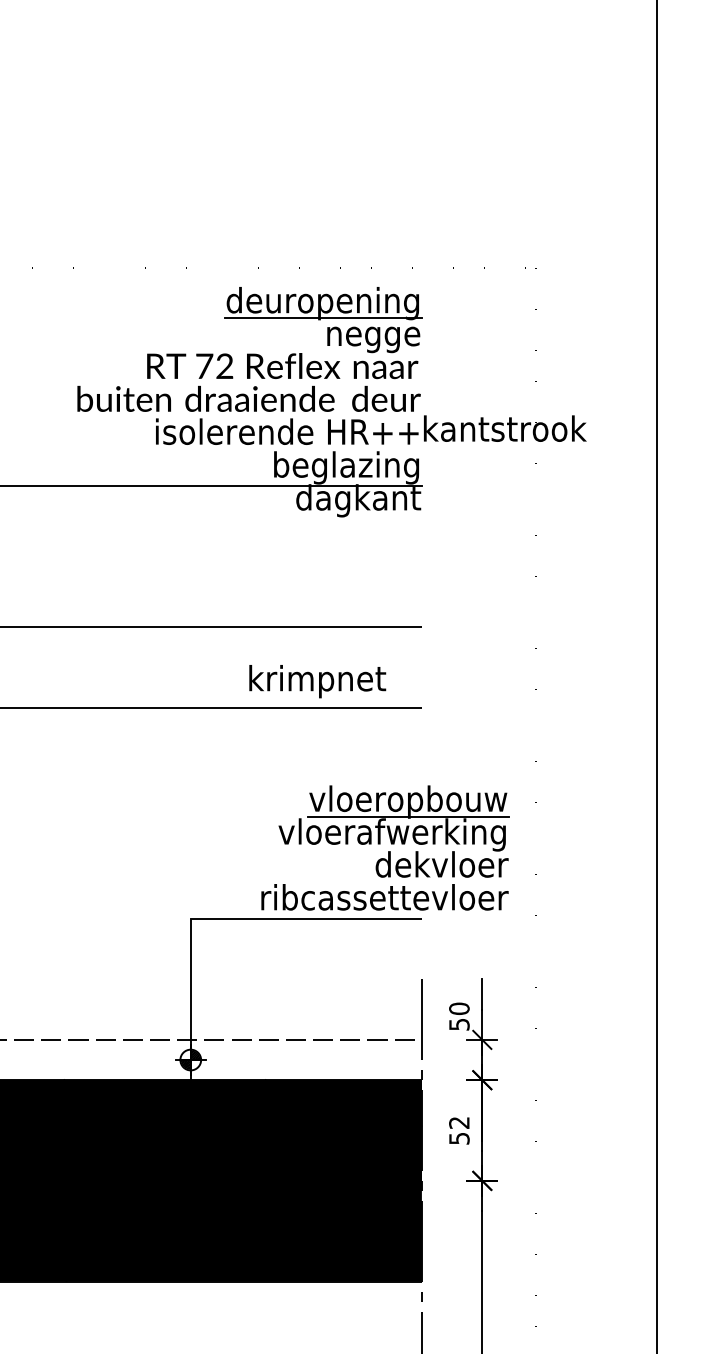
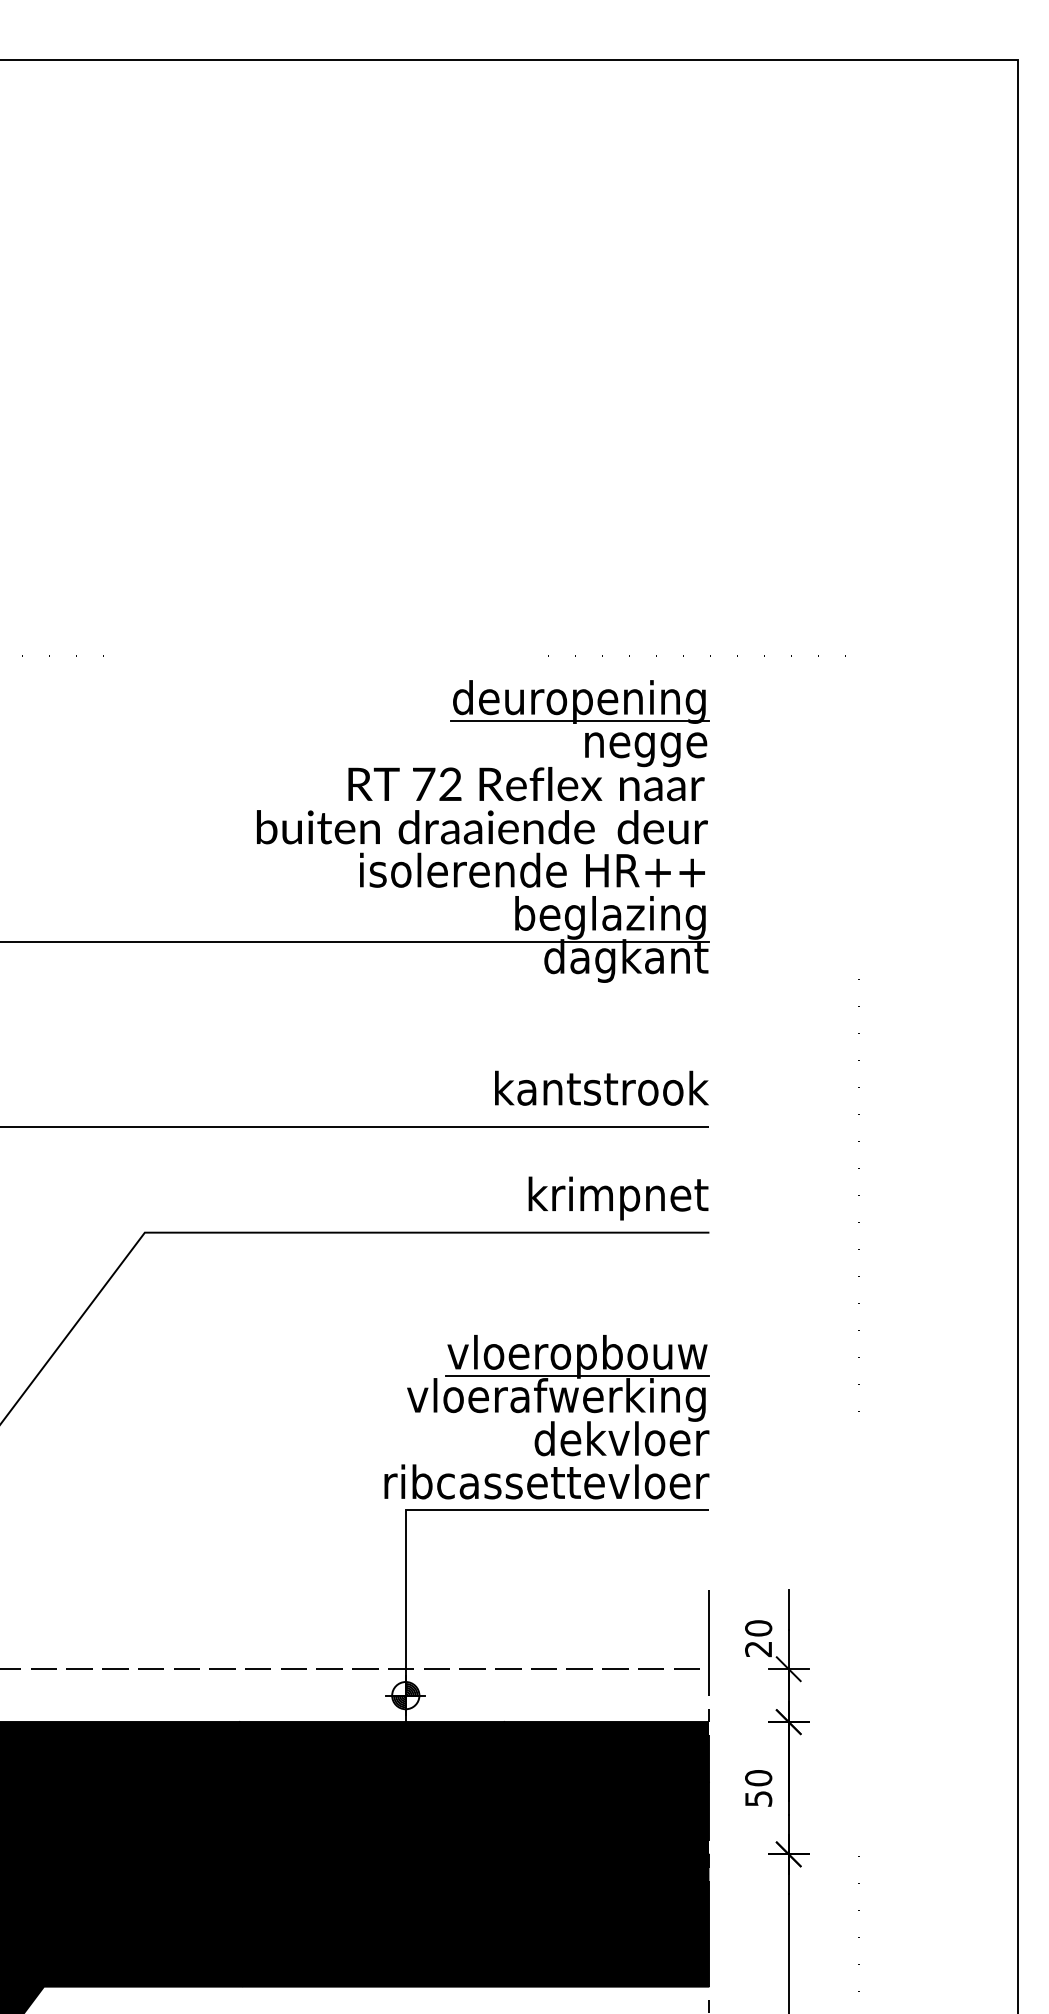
text: (504, 428) -> (601, 1087), moved
text: (317, 681) -> (618, 1198), moved
part: (388, 851) -> (551, 1421), moved
text: (459, 1024) -> (758, 1649), 50 -> 20
text: (459, 1123) -> (758, 1778), 52 -> 50

